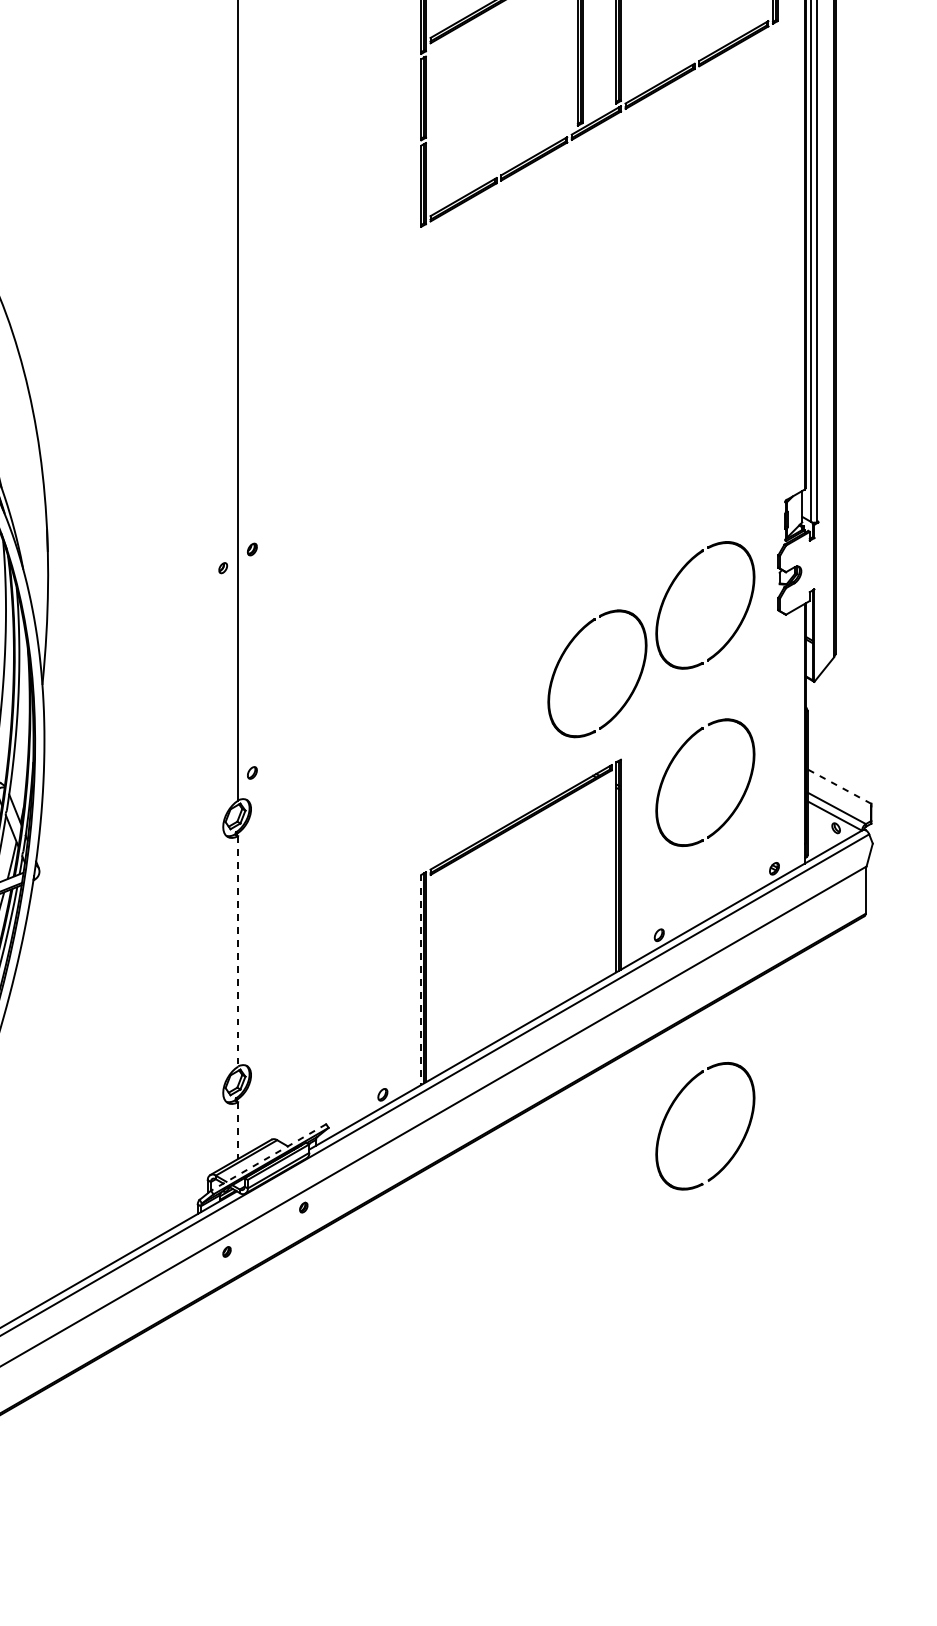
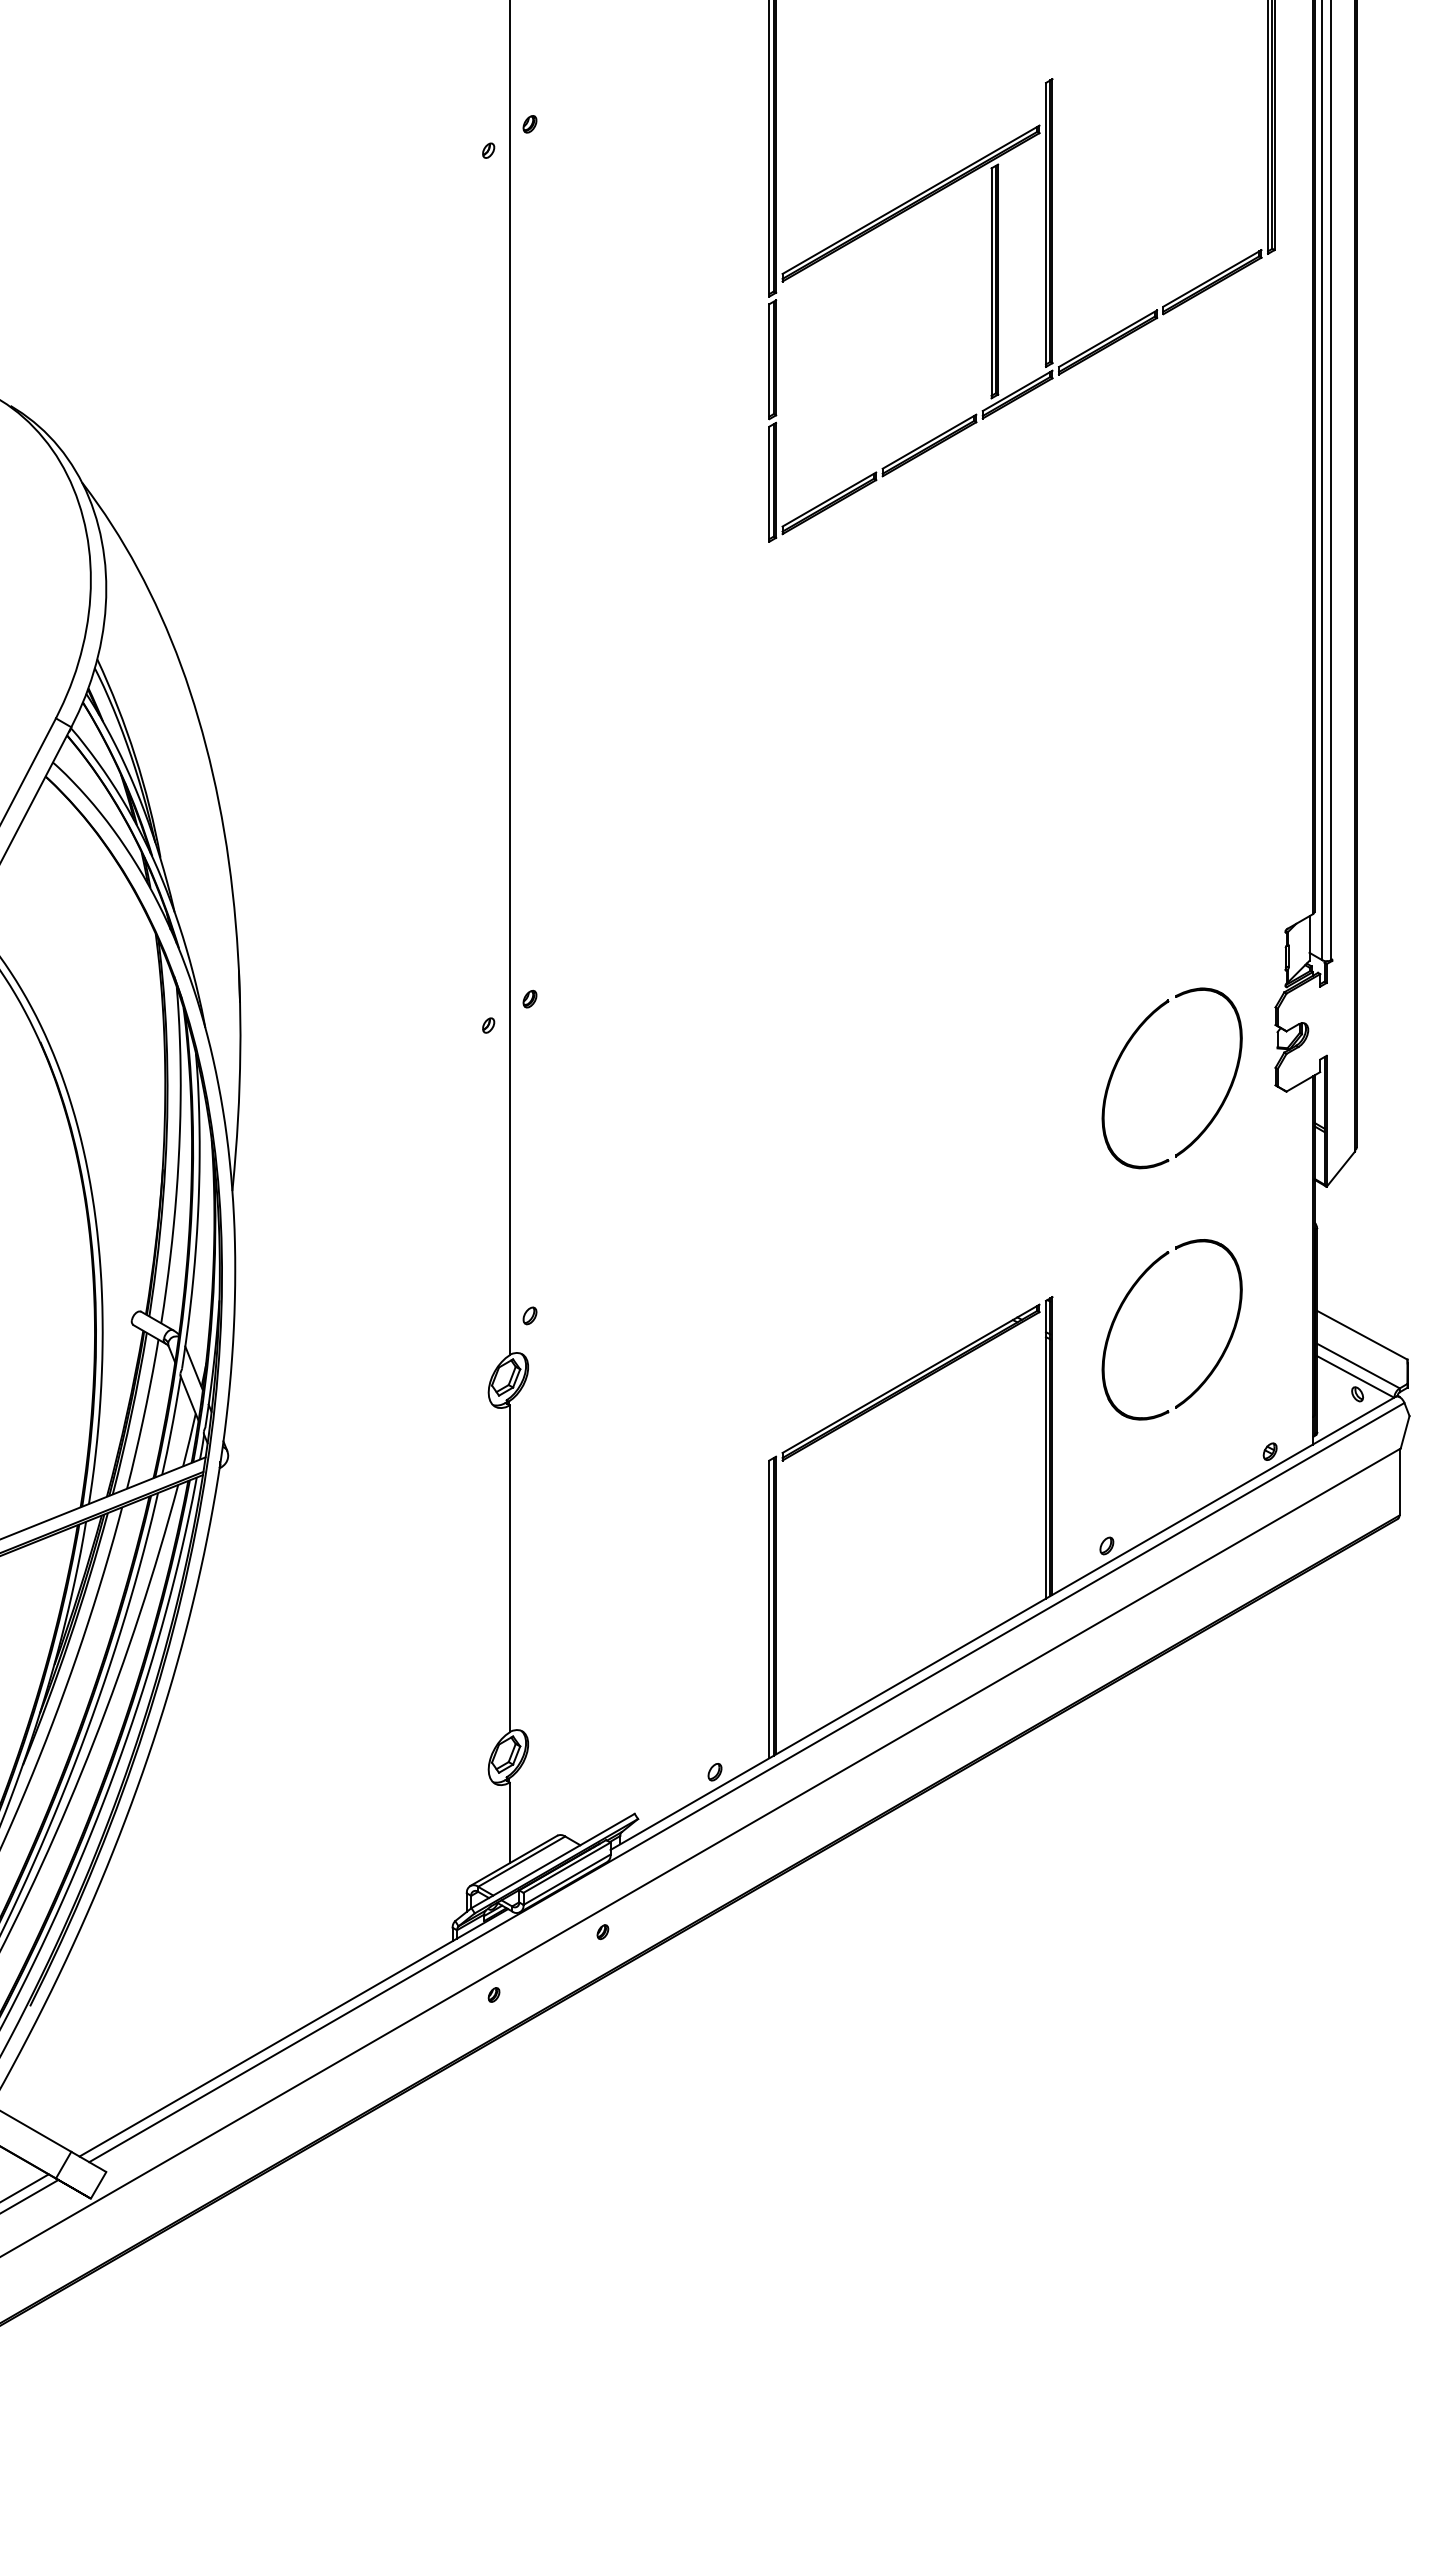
part: (563, 654) -> (971, 1148), removed
line: (838, 786) -> (1361, 1335), dashed -> solid
line: (237, 951) -> (509, 1569), dashed -> solid
line: (421, 980) -> (769, 1609), dashed -> solid
part: (672, 1106) -> (1125, 1788), removed
line: (237, 1131) -> (509, 1823), dashed -> solid
line: (268, 1157) -> (552, 1861), dashed -> solid

